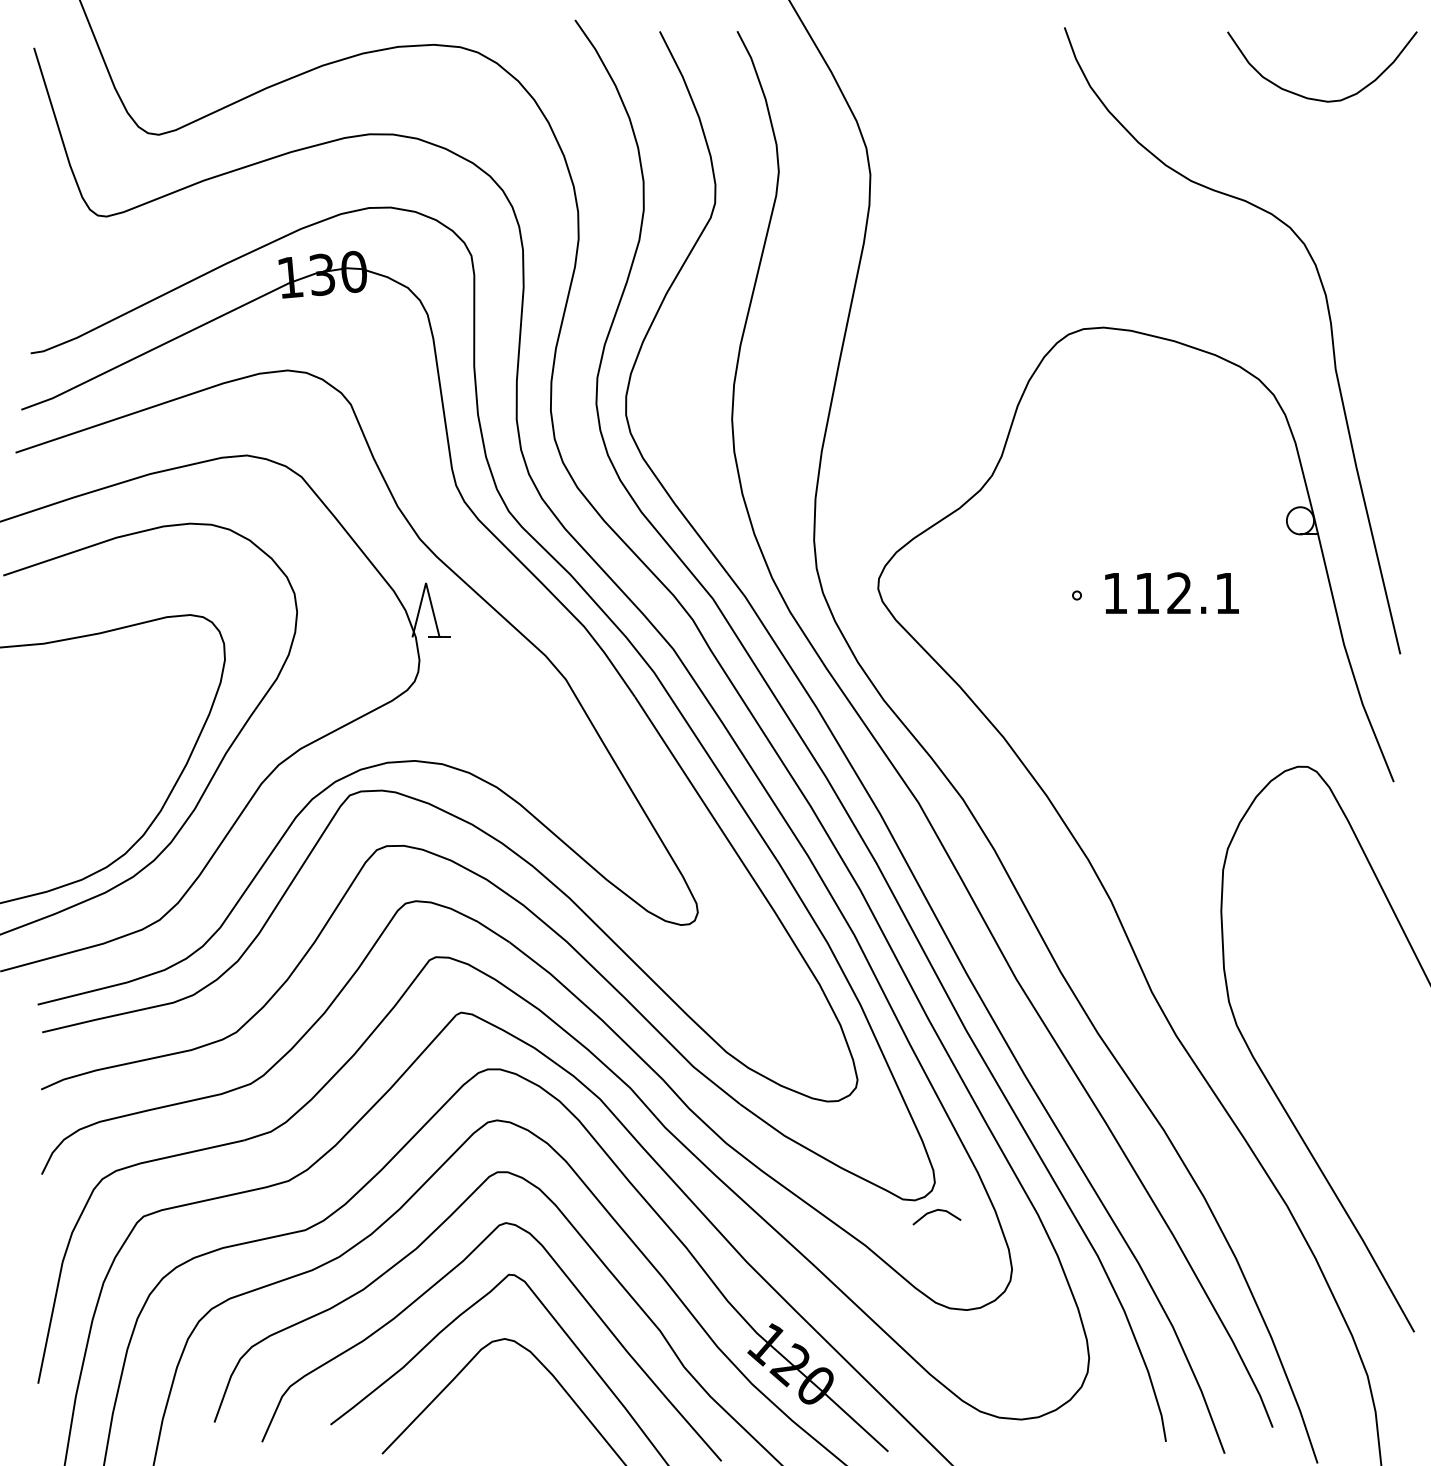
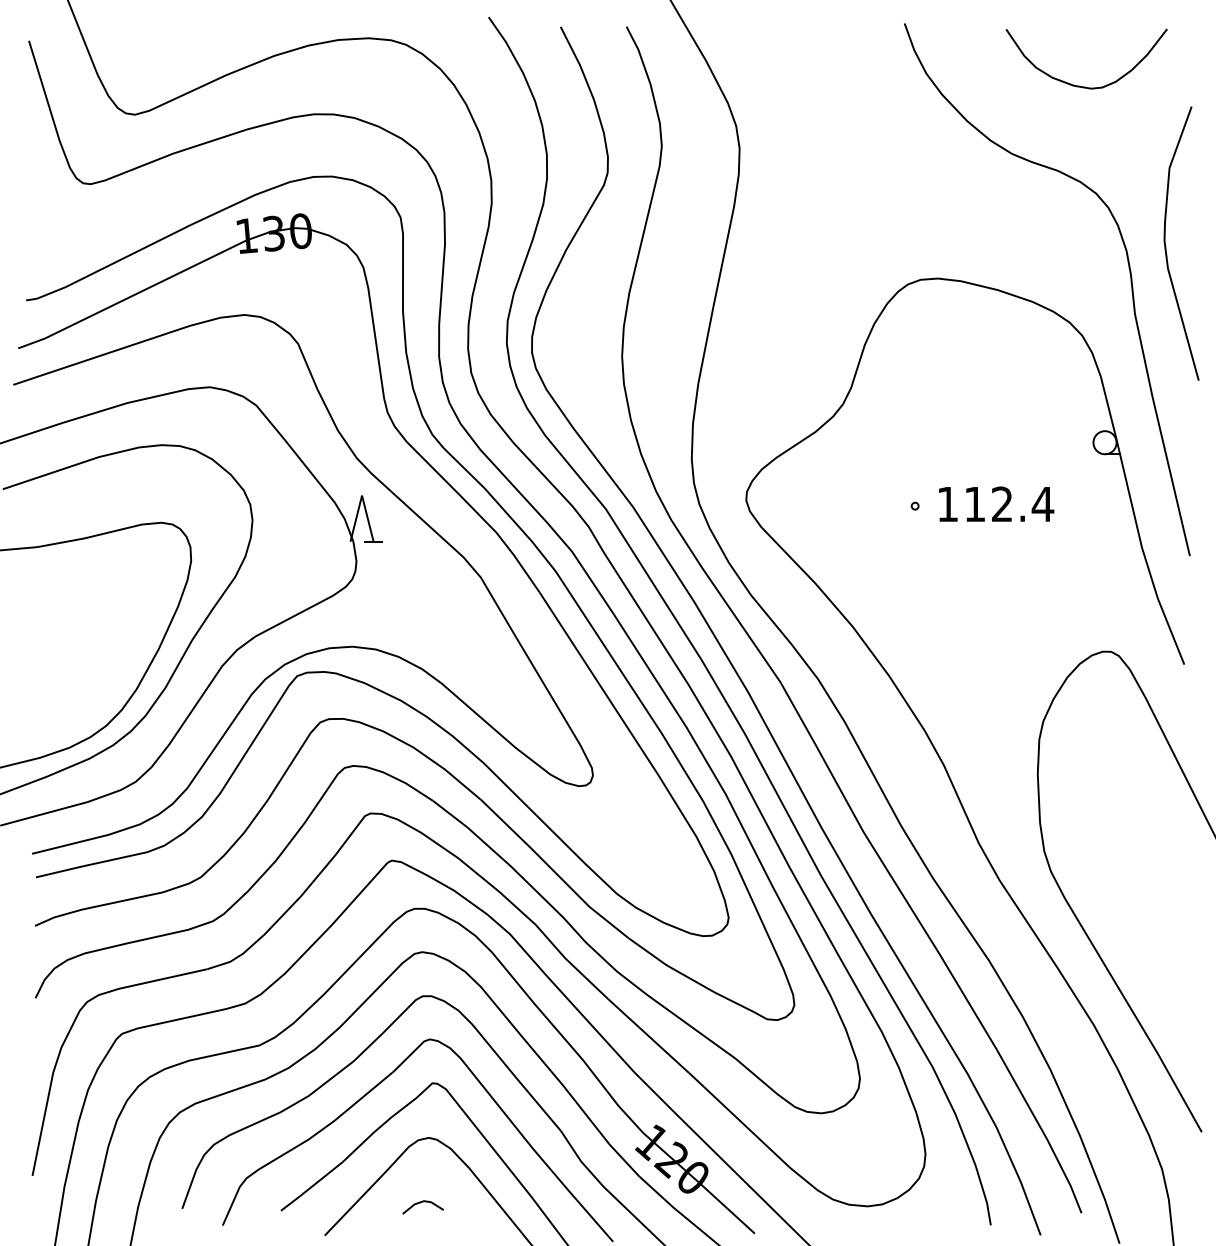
curve: (1313, 98) -> (1079, 85), moved
curve: (1372, 289) -> (1166, 246), added
text: (1226, 593) -> (1042, 504), 112.1 -> 112.4
line: (933, 1212) -> (420, 1203), moved

